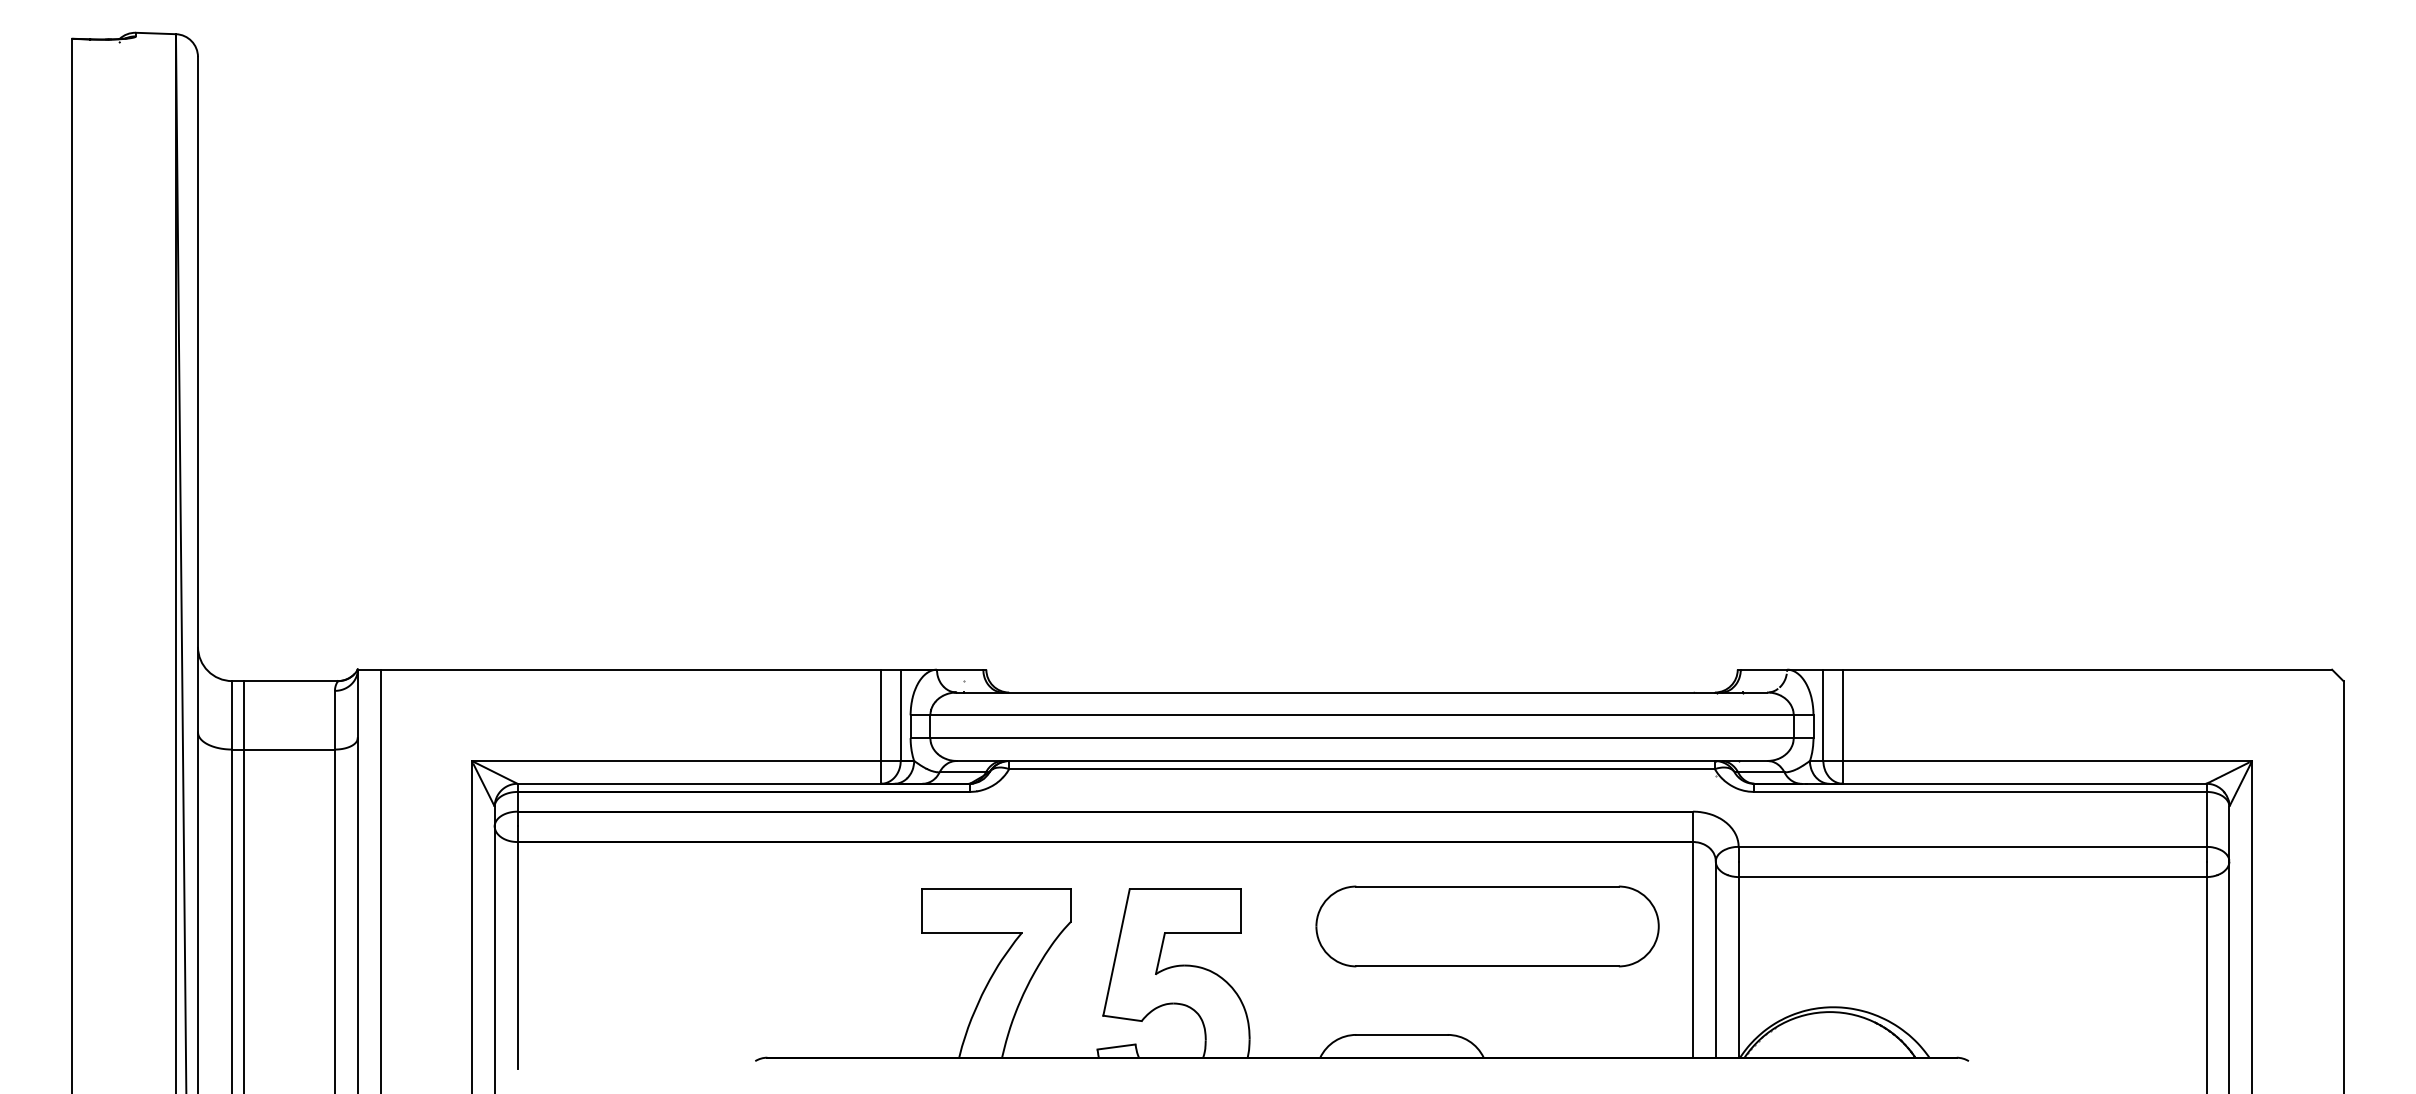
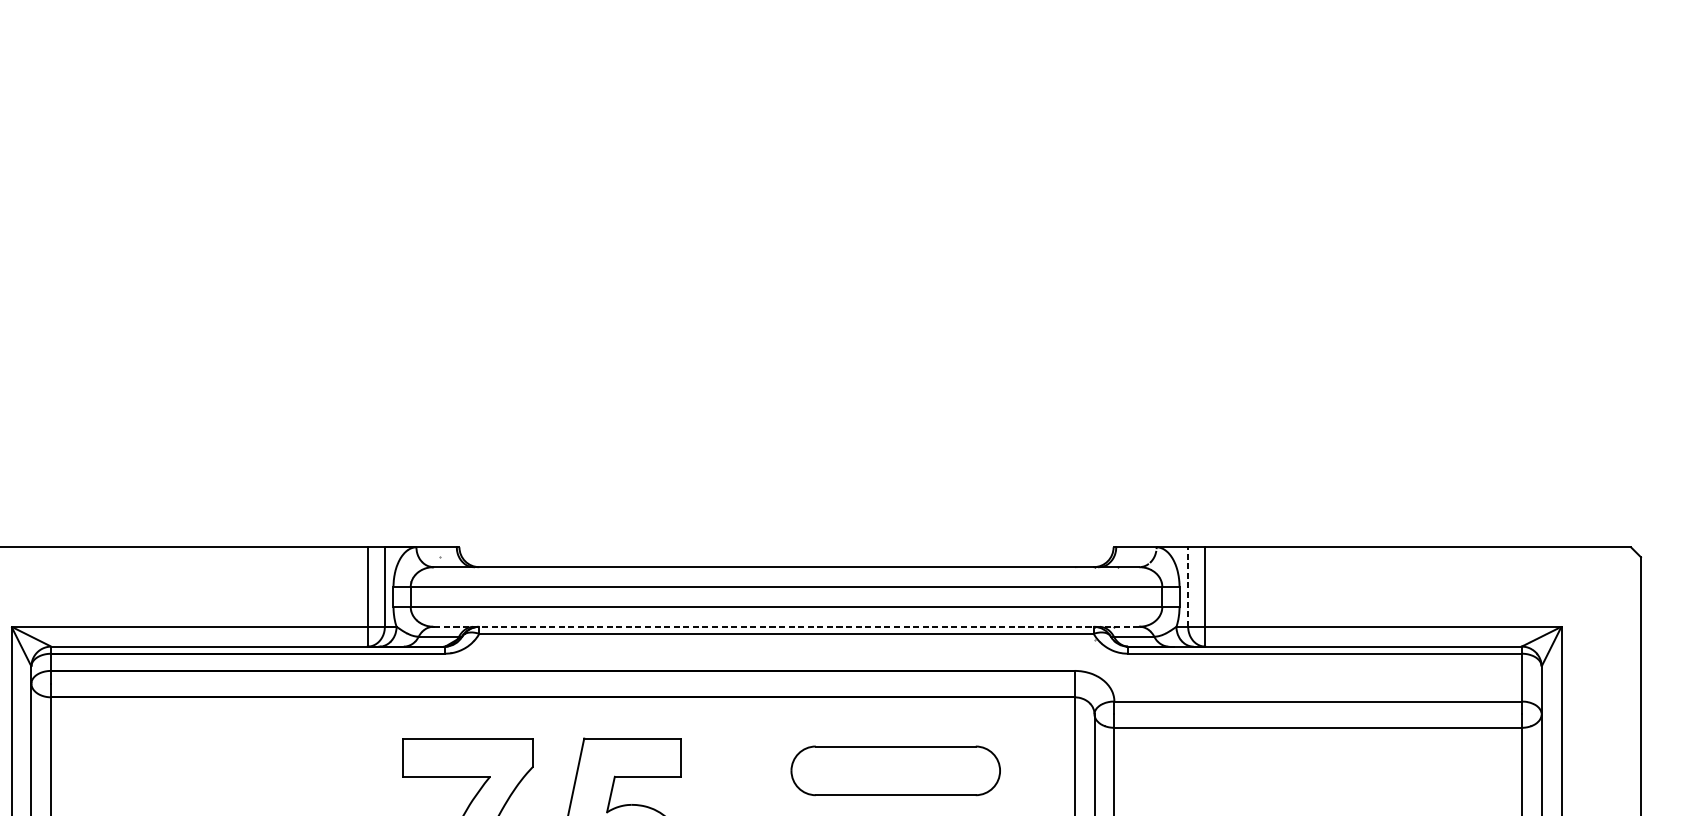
line: (1823, 715) -> (1188, 587), solid -> dashed
line: (1361, 761) -> (786, 627), solid -> dashed
part: (1487, 926) -> (895, 770), size x0.7

